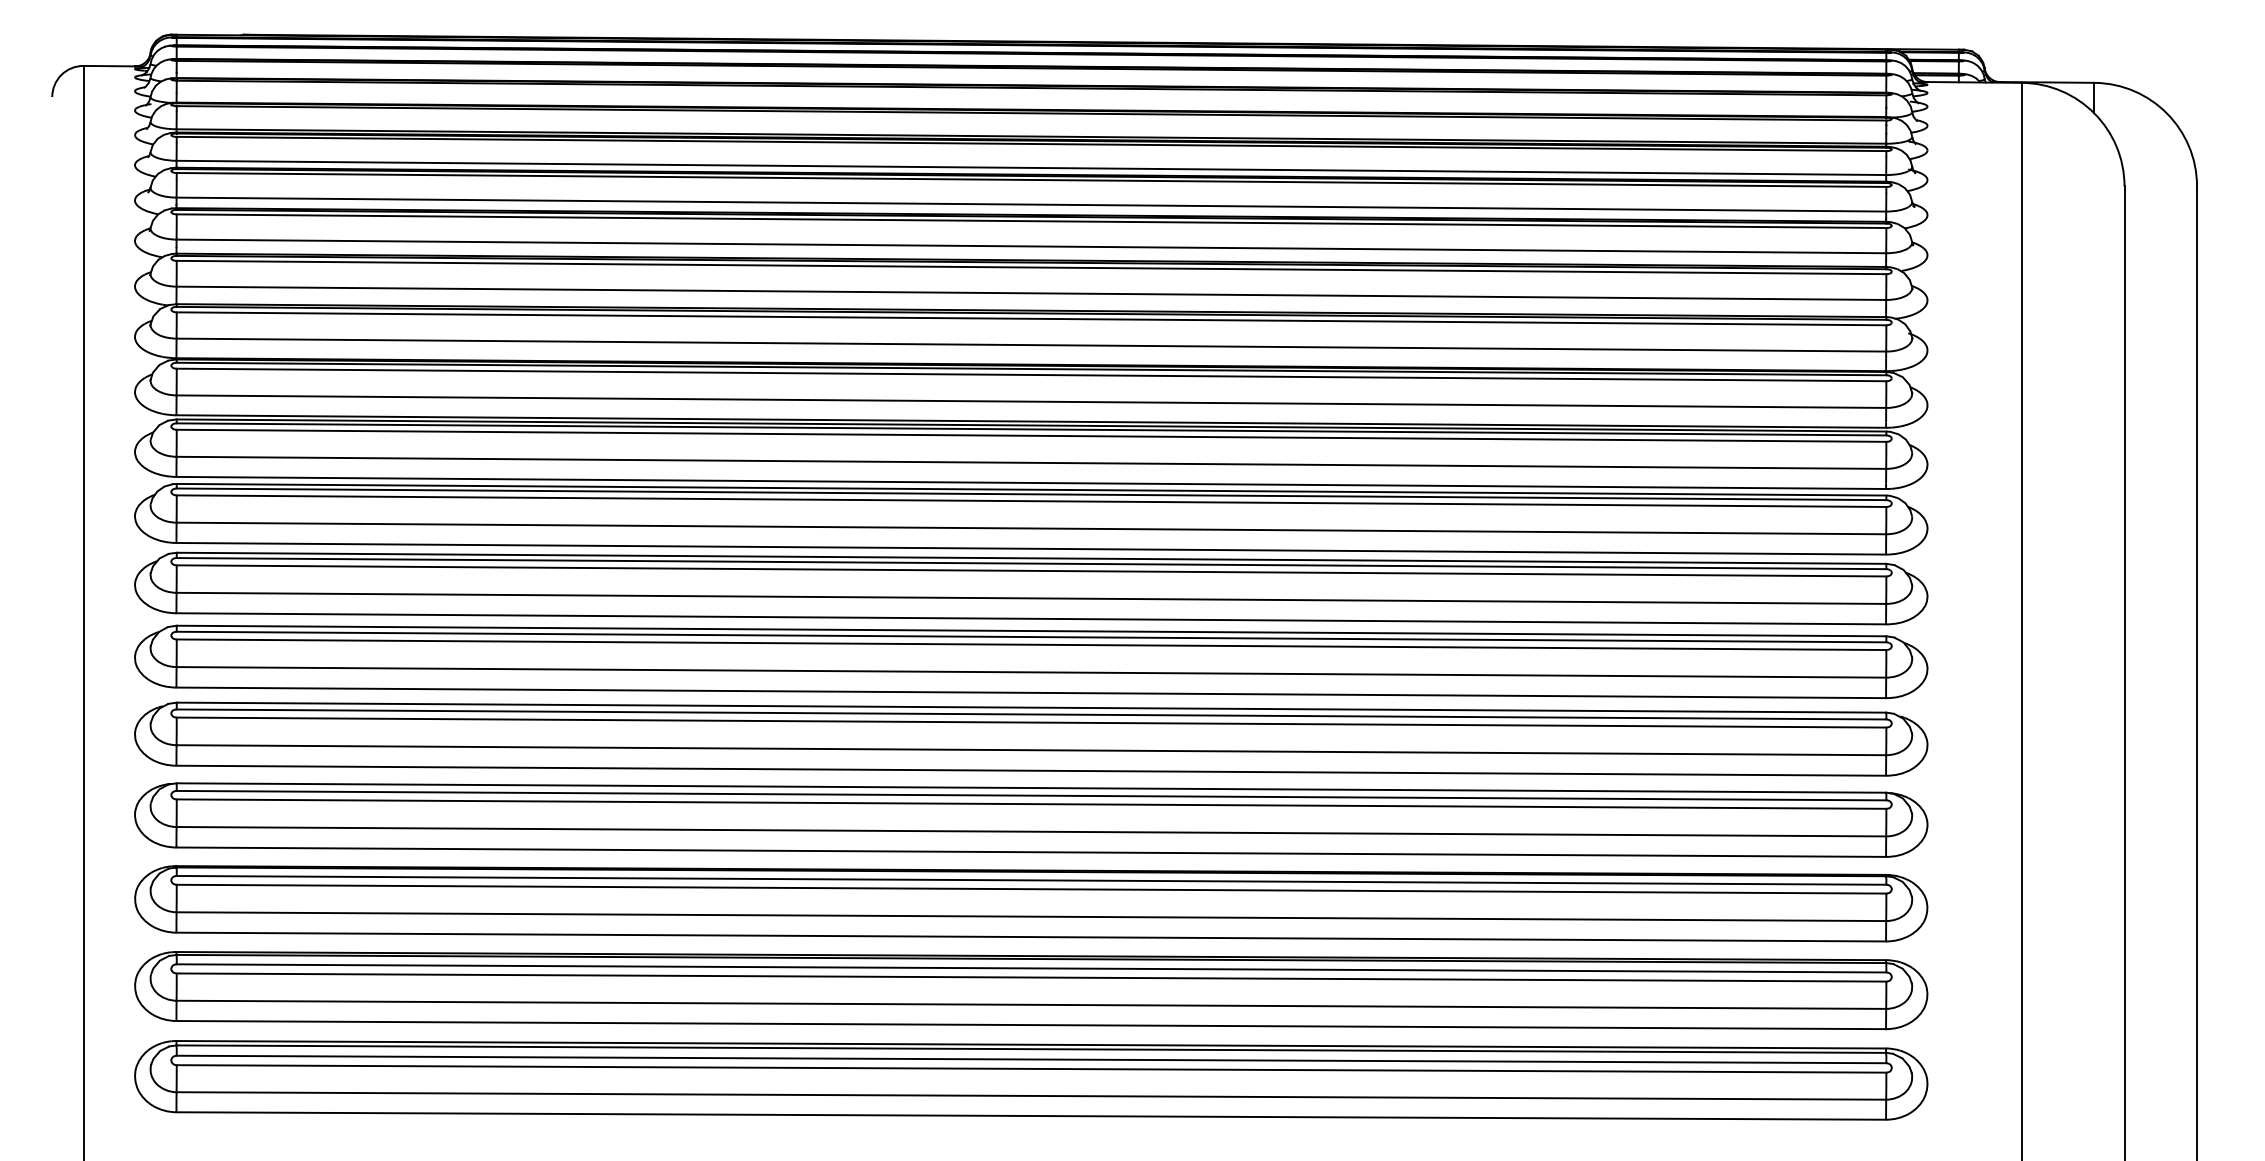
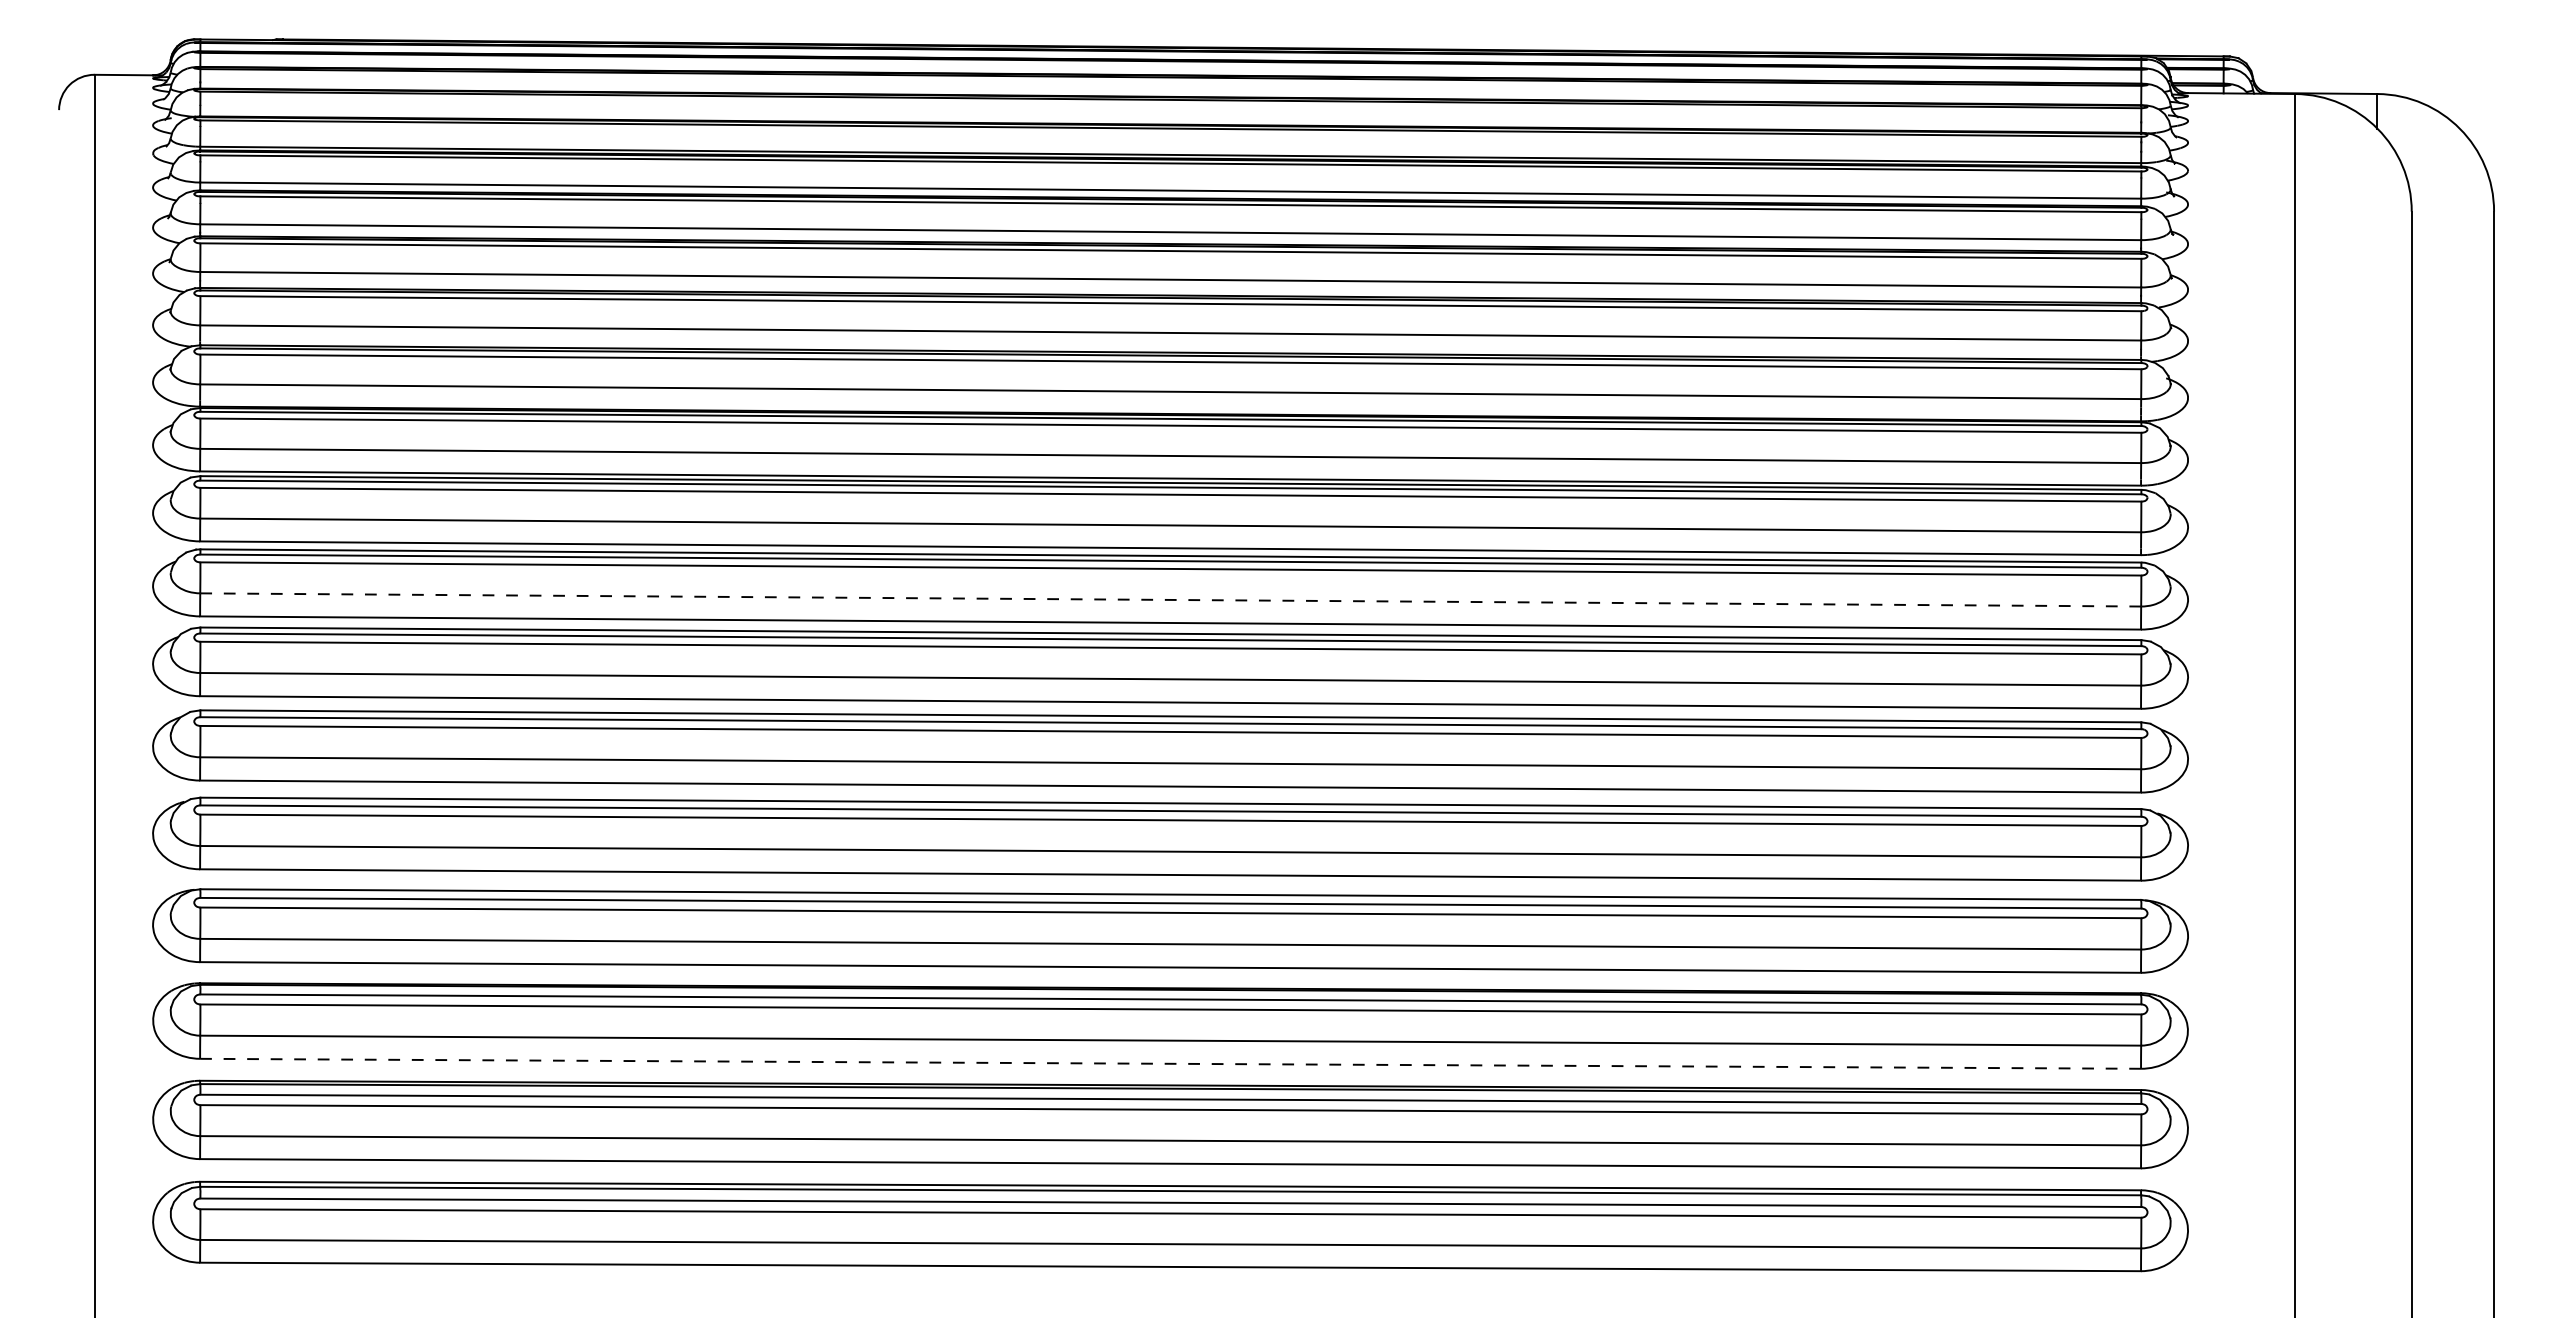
line: (1031, 528) -> (1170, 599), solid -> dashed
line: (1031, 937) -> (1170, 1064), solid -> dashed

